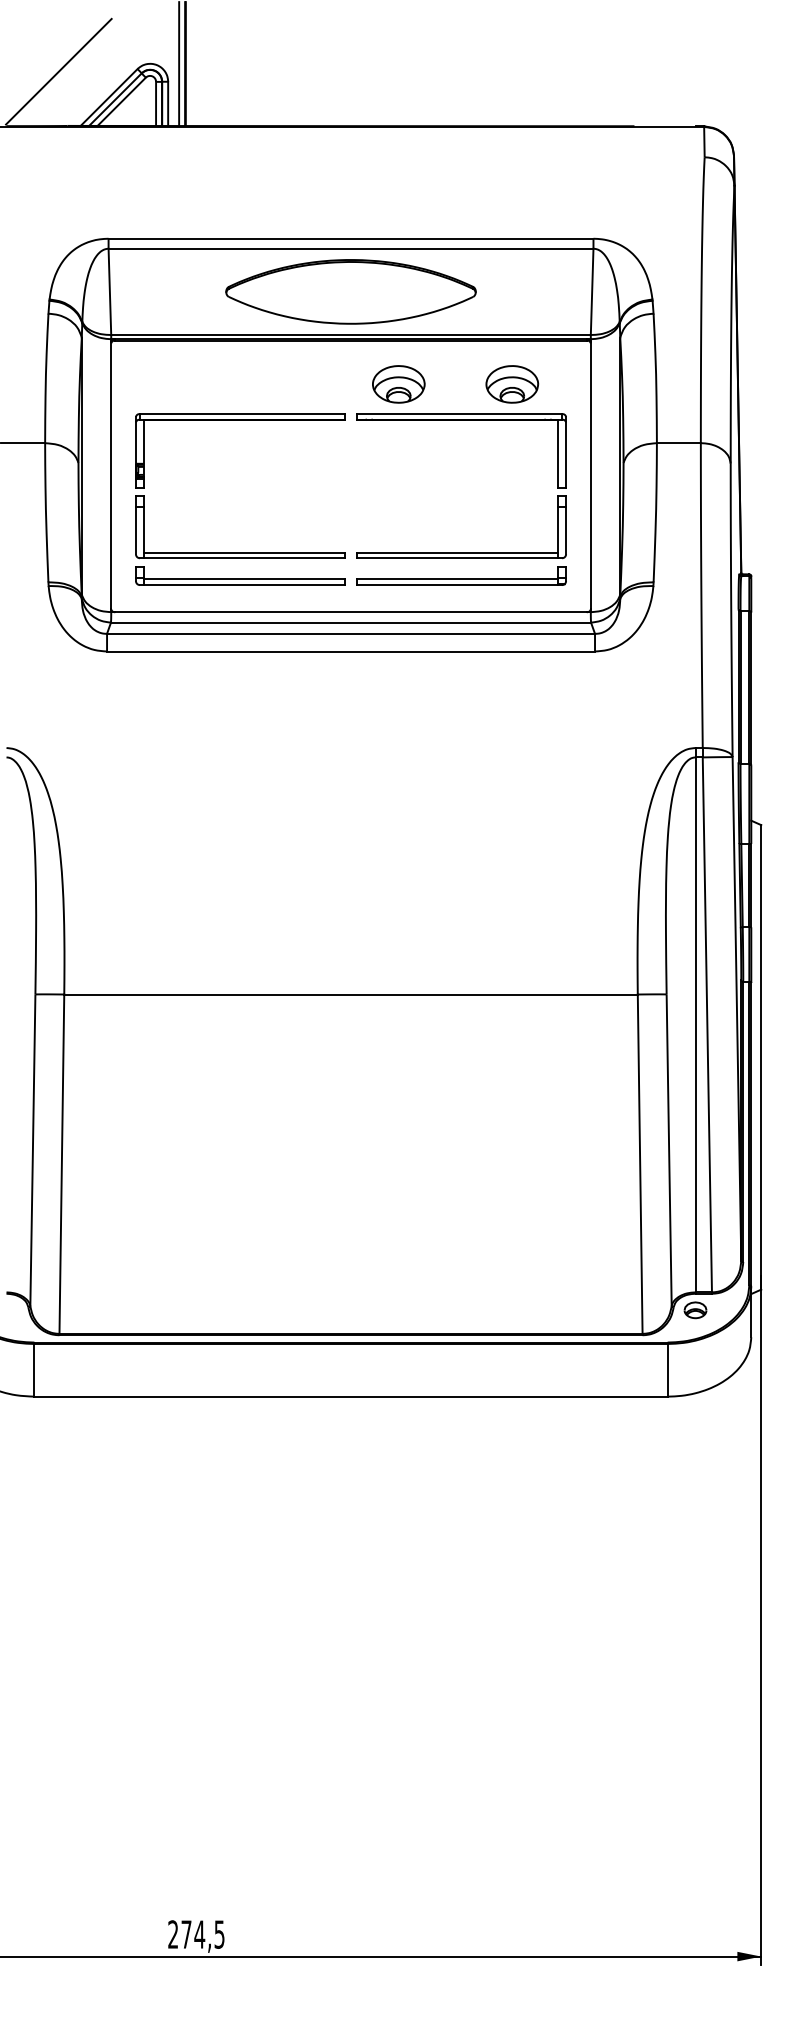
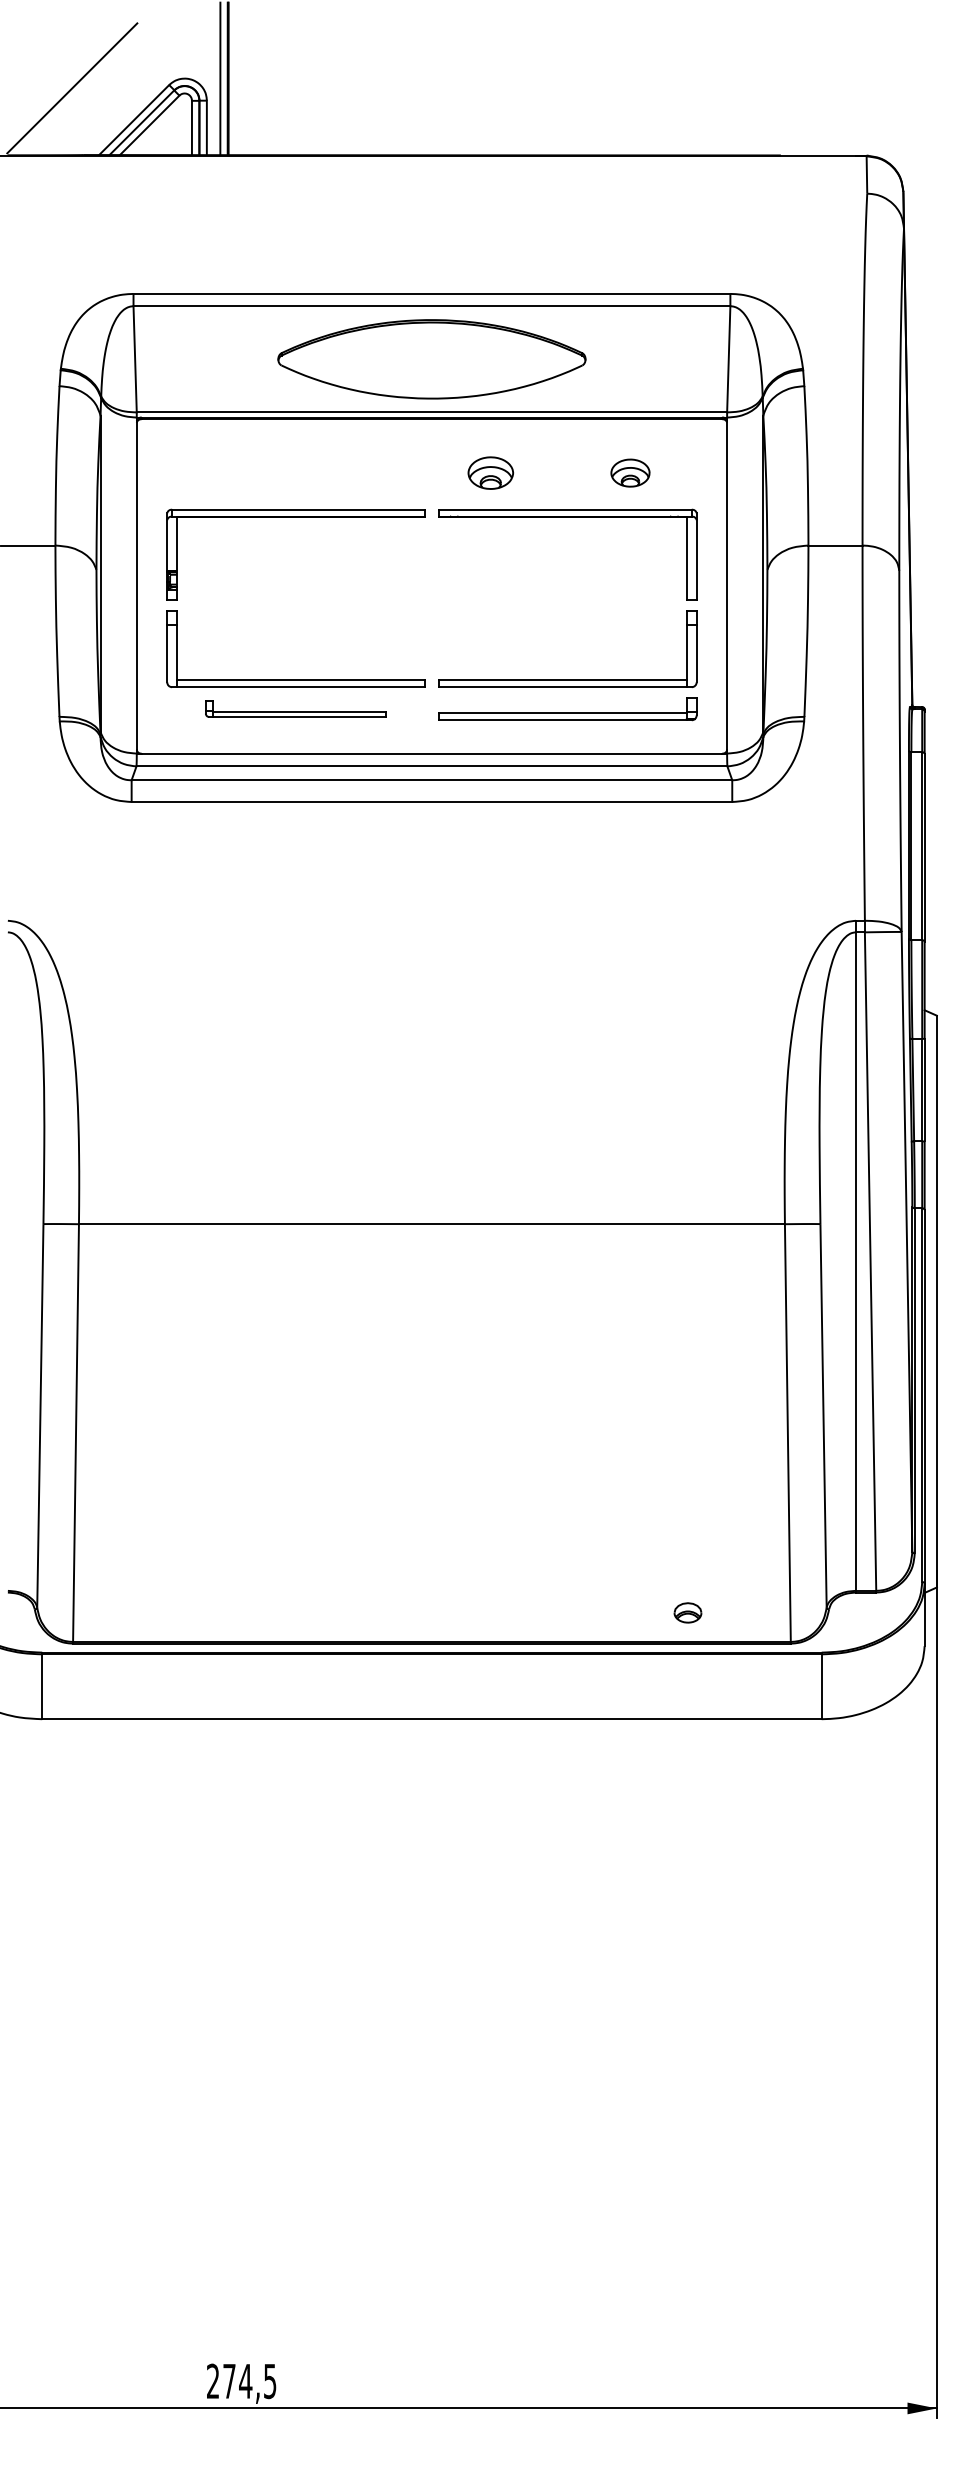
part: (398, 383) -> (490, 472), size x0.7
part: (512, 383) -> (630, 472), size x0.6
part: (240, 576) -> (295, 709), size x0.7
part: (695, 1309) -> (687, 1612), moved

